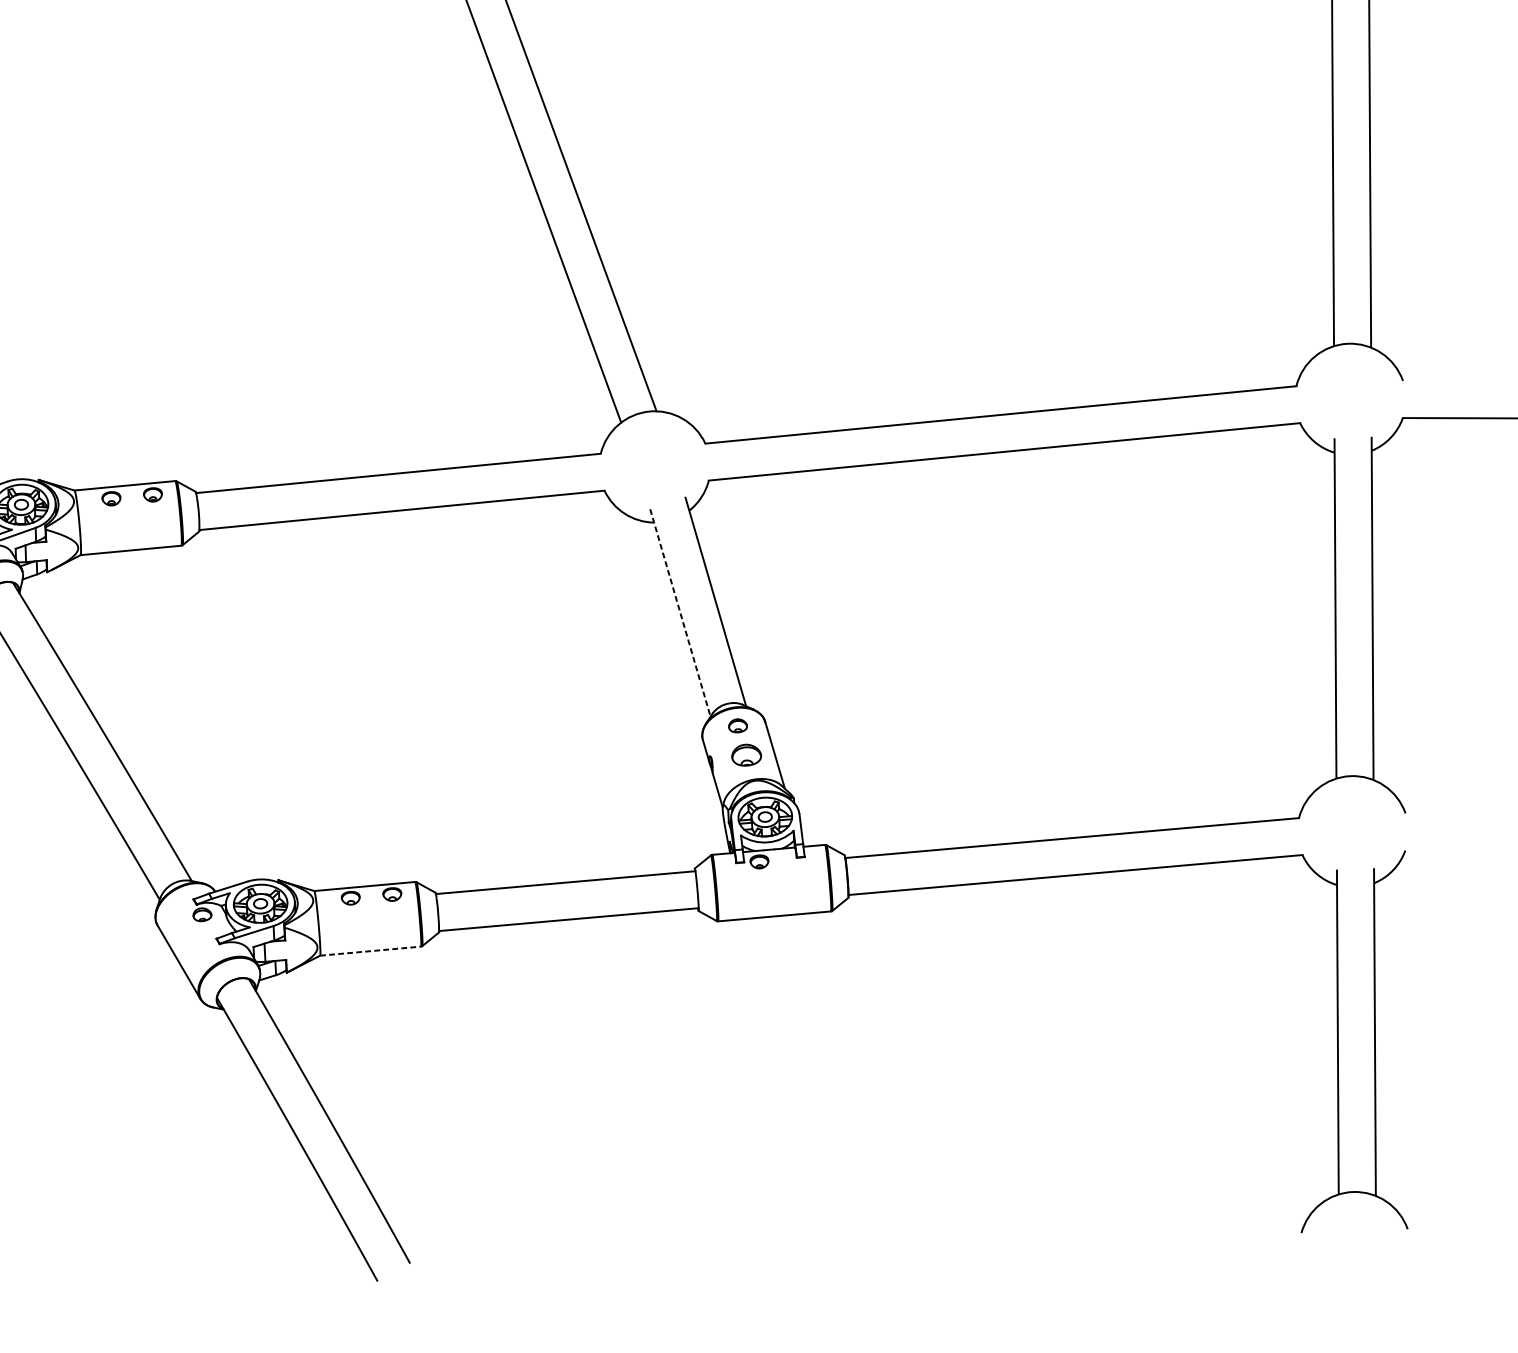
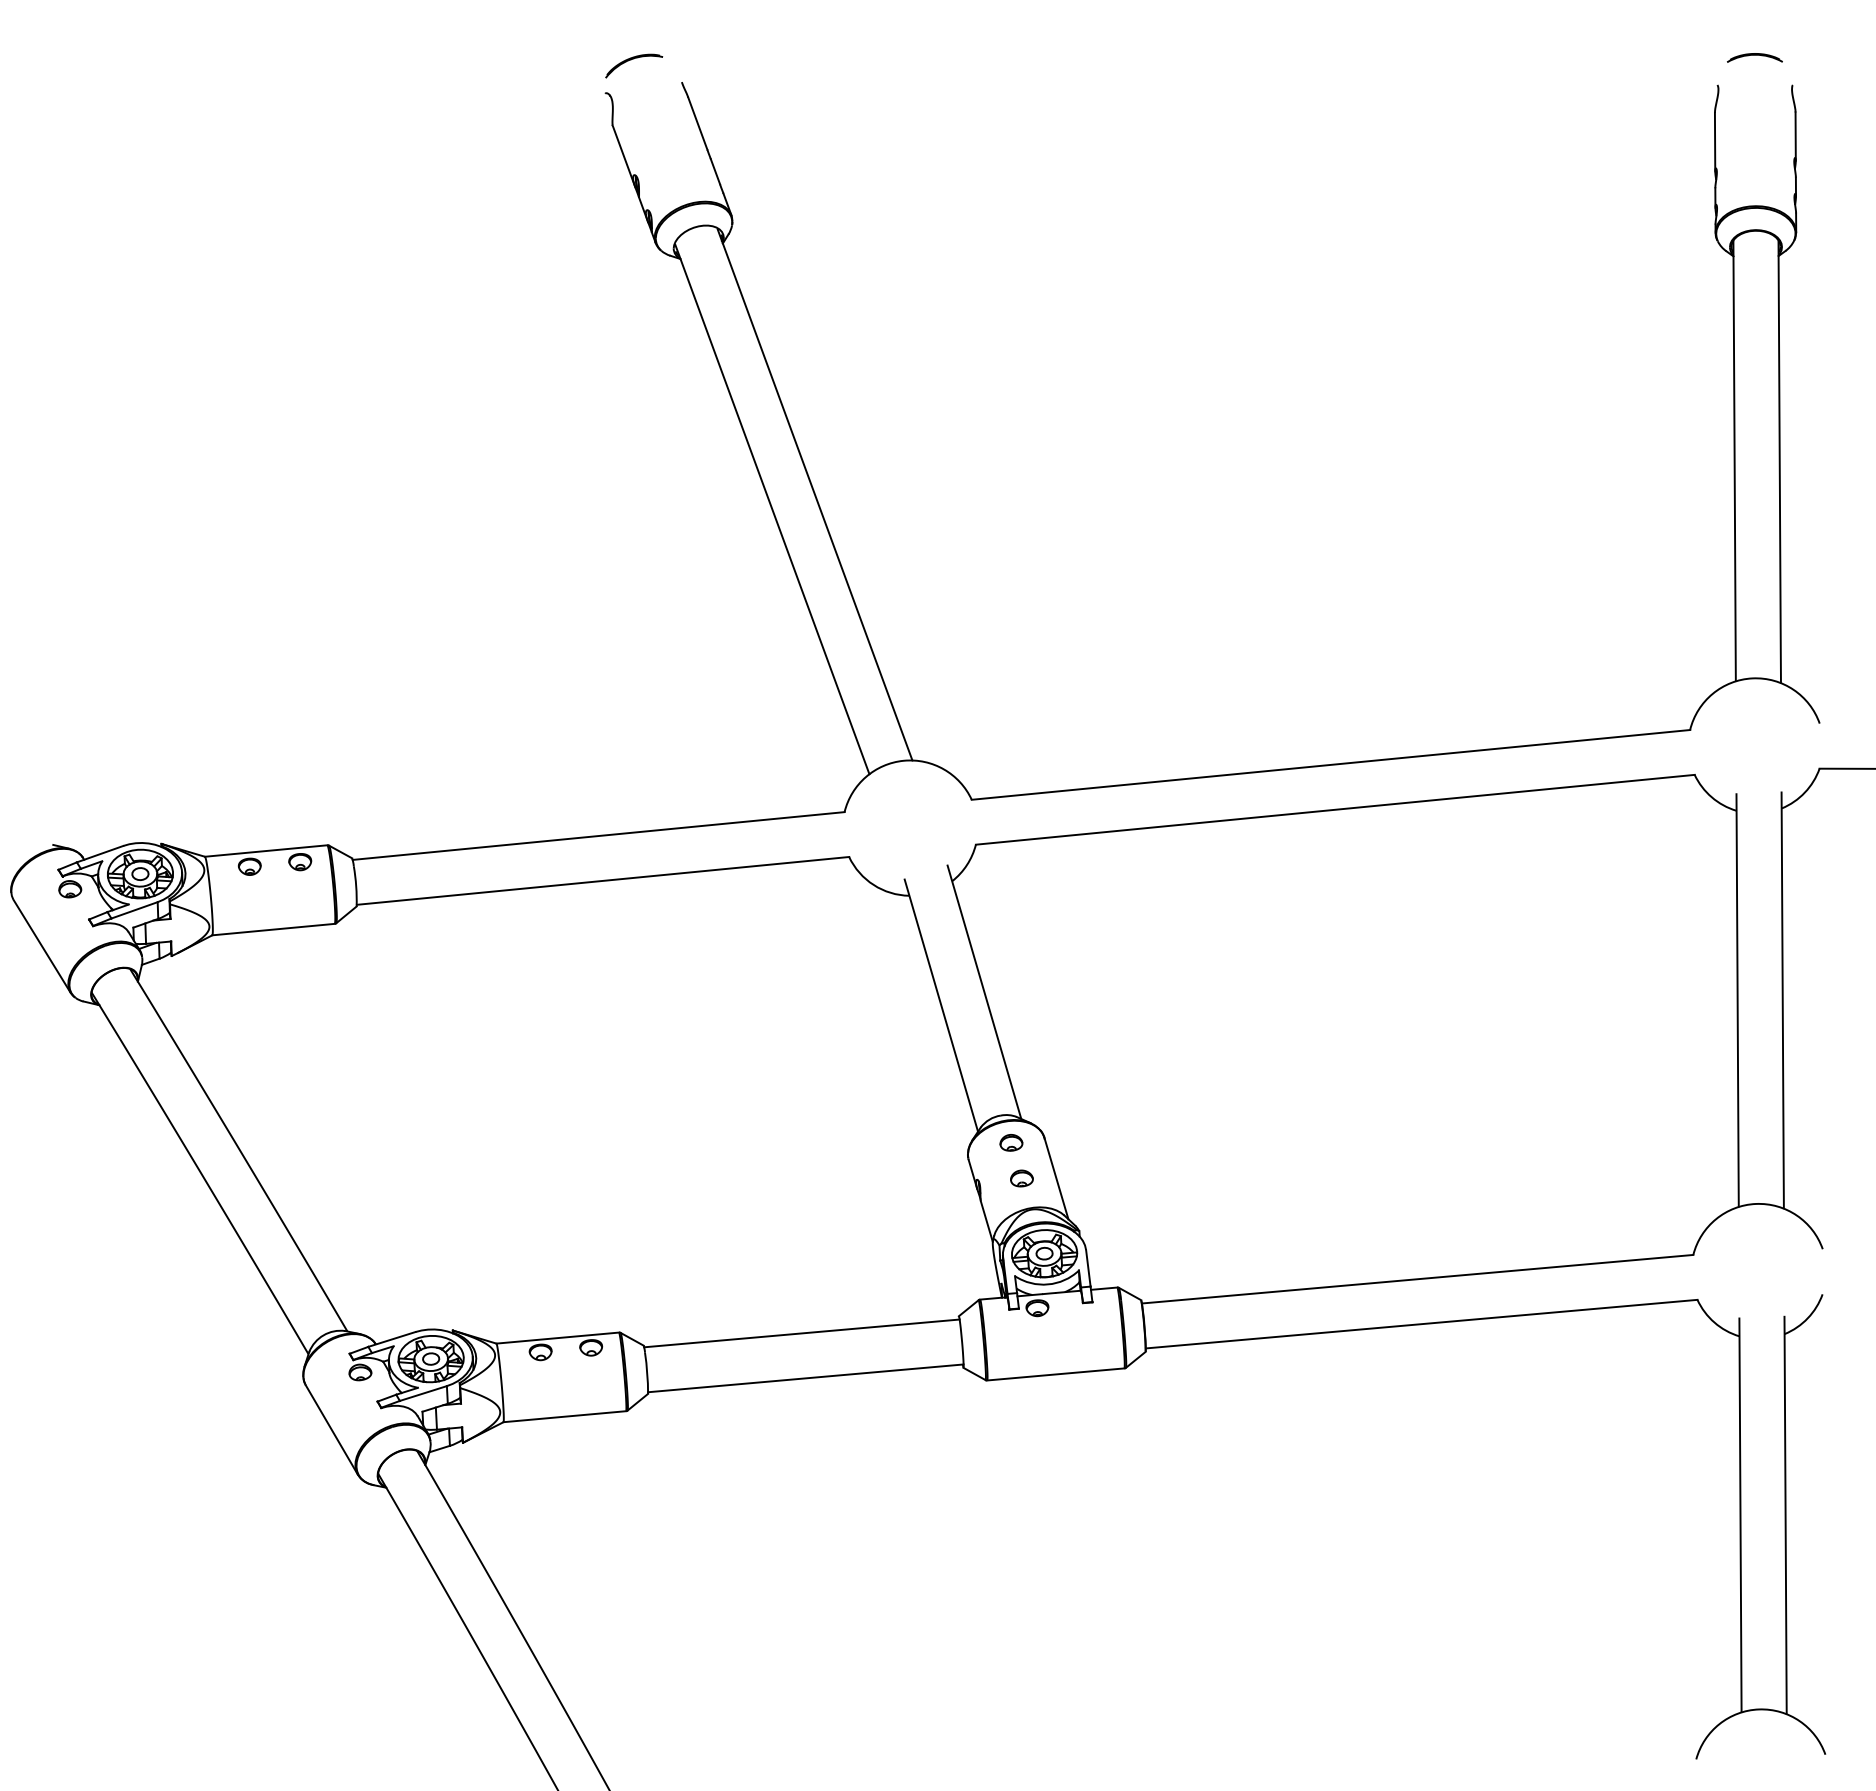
line: (680, 613) -> (941, 1006), dashed -> solid
part: (746, 755) -> (1021, 1178), size x0.62
line: (370, 951) -> (564, 1416), dashed -> solid

